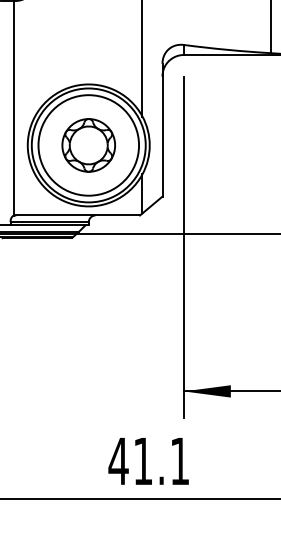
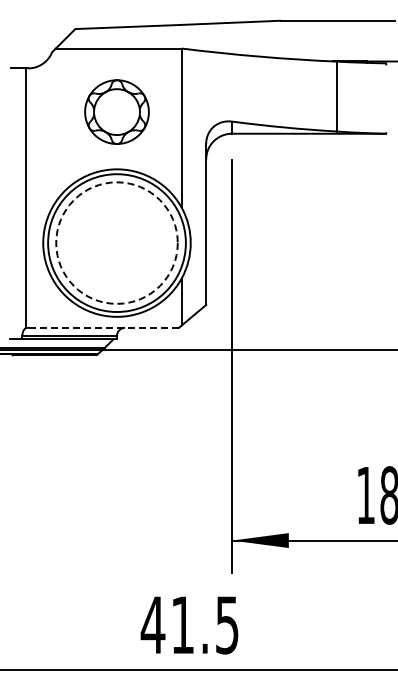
circle: (88, 144) -> (116, 242), solid -> dashed
part: (88, 144) -> (116, 111), moved
line: (78, 215) -> (104, 327), solid -> dashed
text: (180, 461) -> (227, 625), 41.1 -> 41.5

